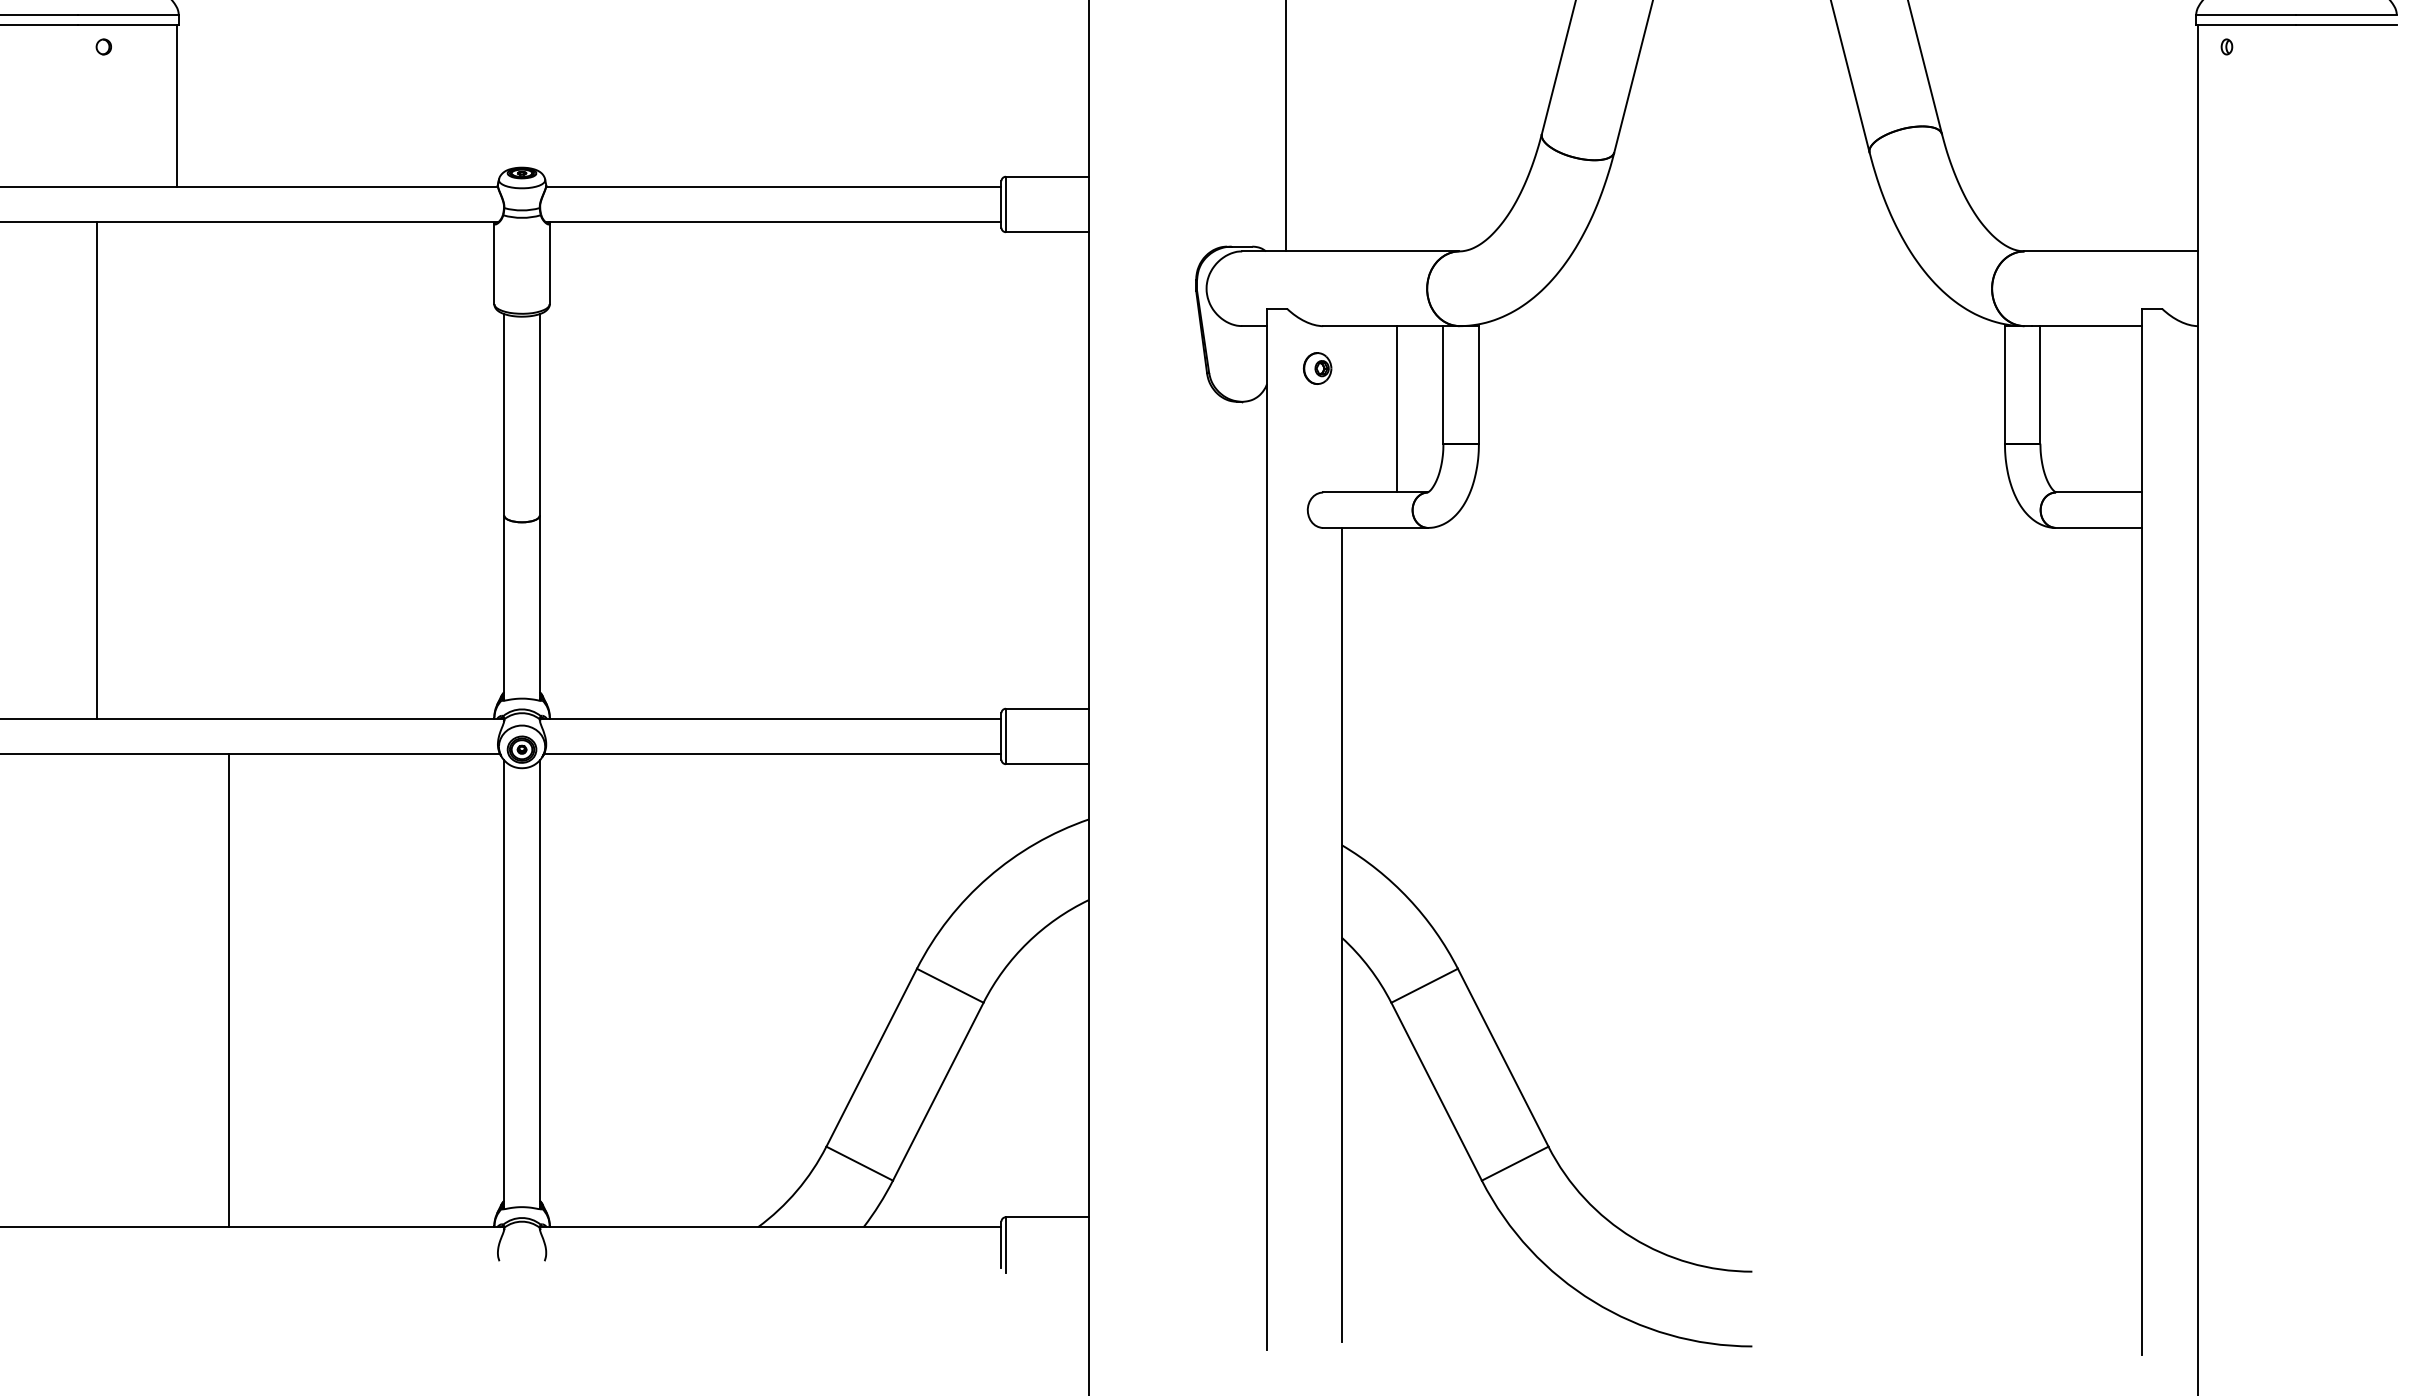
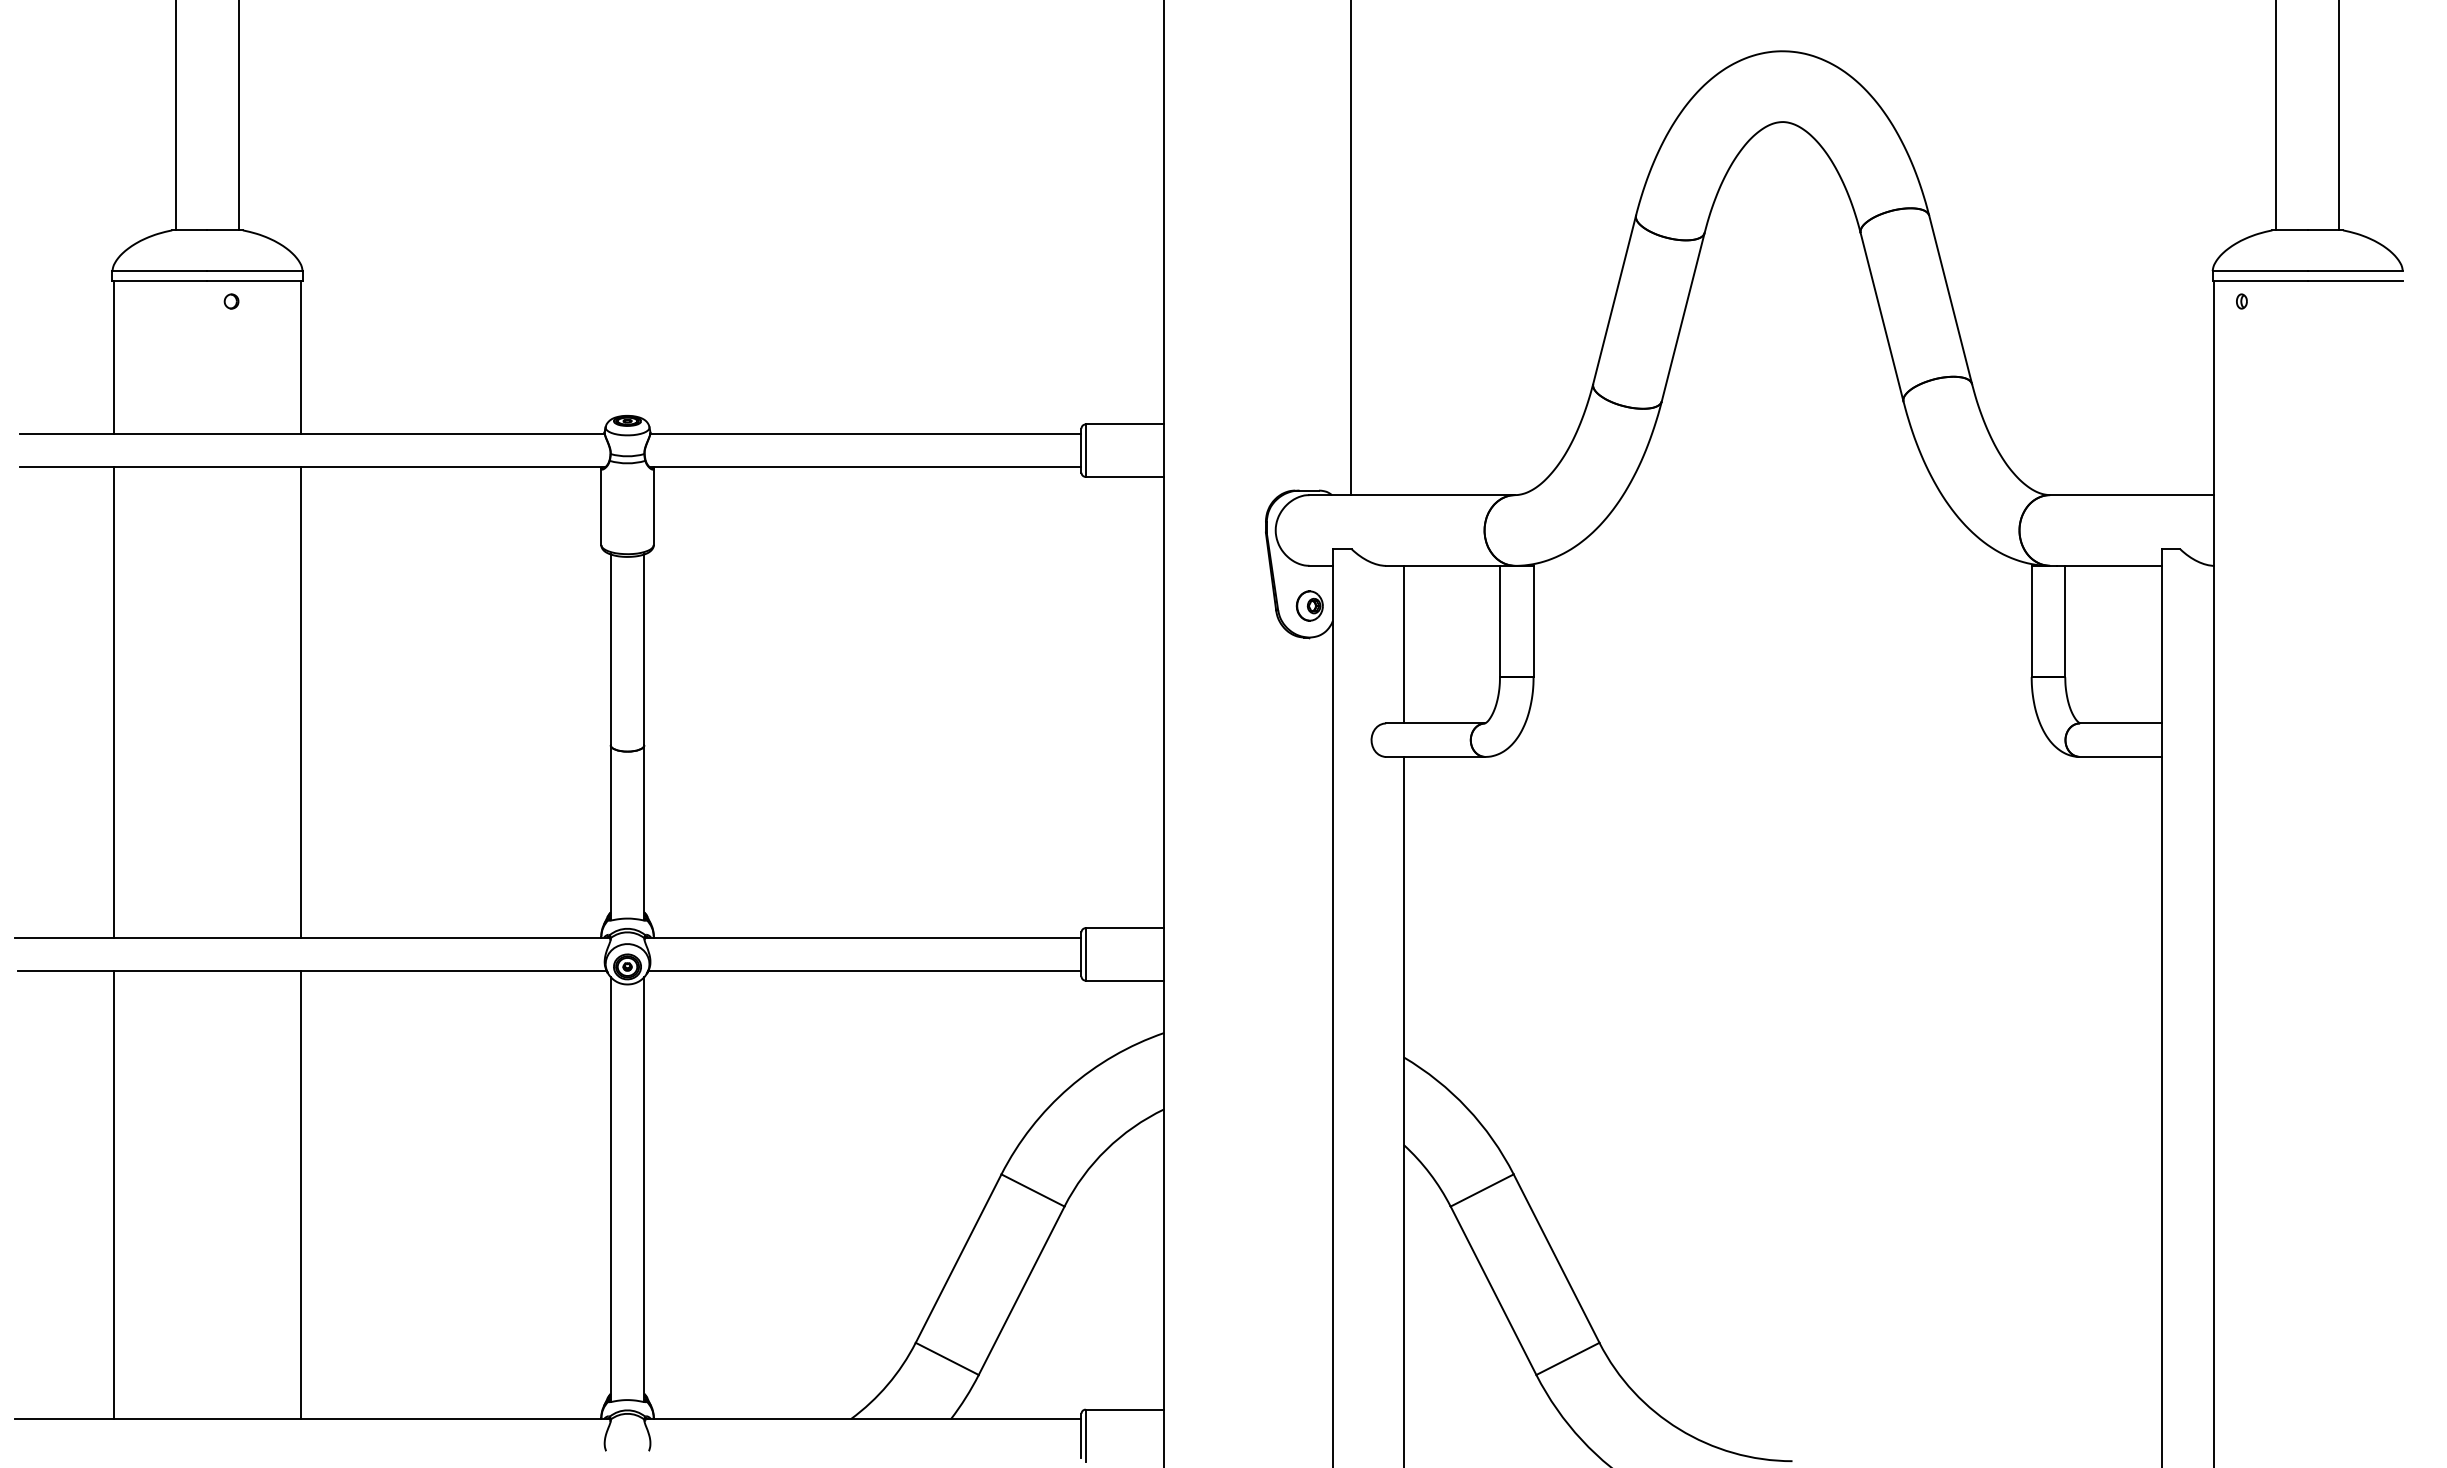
part: (1317, 367) -> (1309, 605), moved
line: (1396, 409) -> (1403, 644), moved
line: (96, 470) -> (300, 702), moved
line: (228, 991) -> (300, 1195), moved

